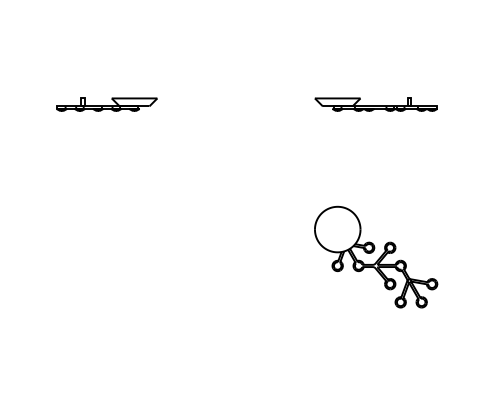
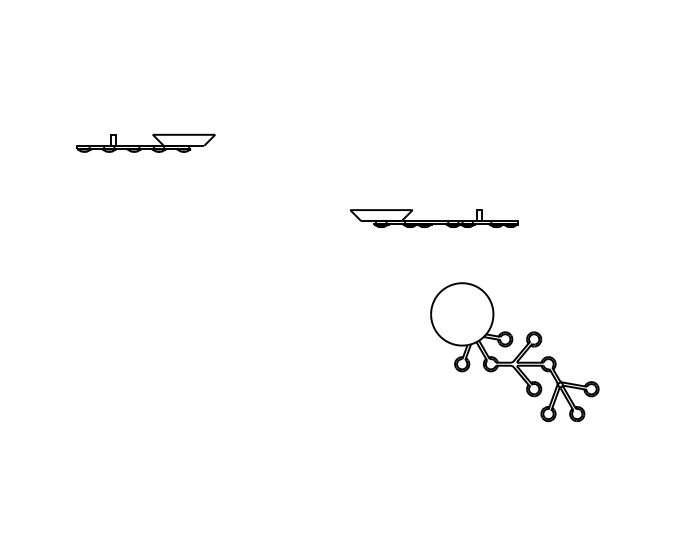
part: (375, 104) -> (433, 218), moved

